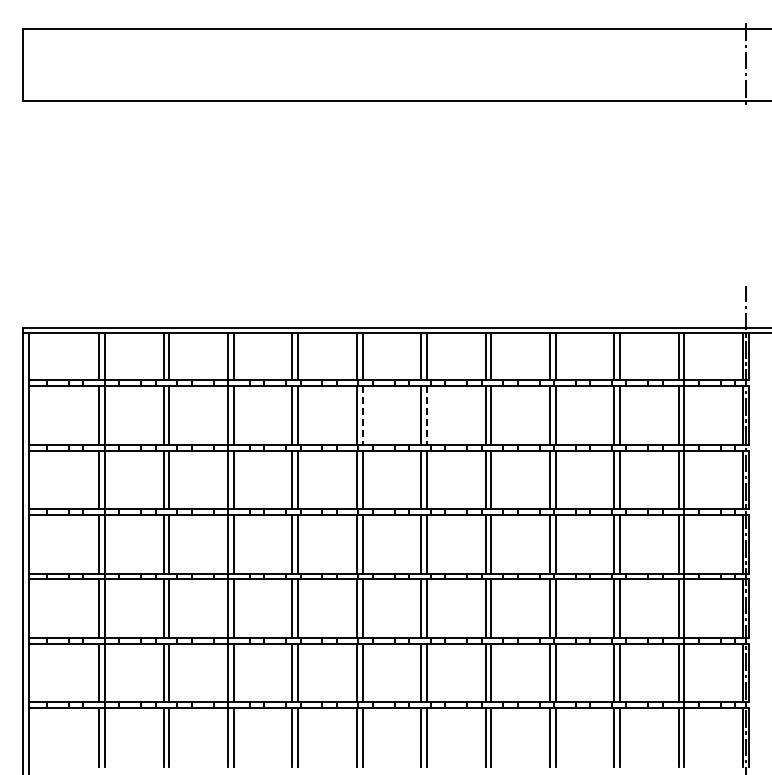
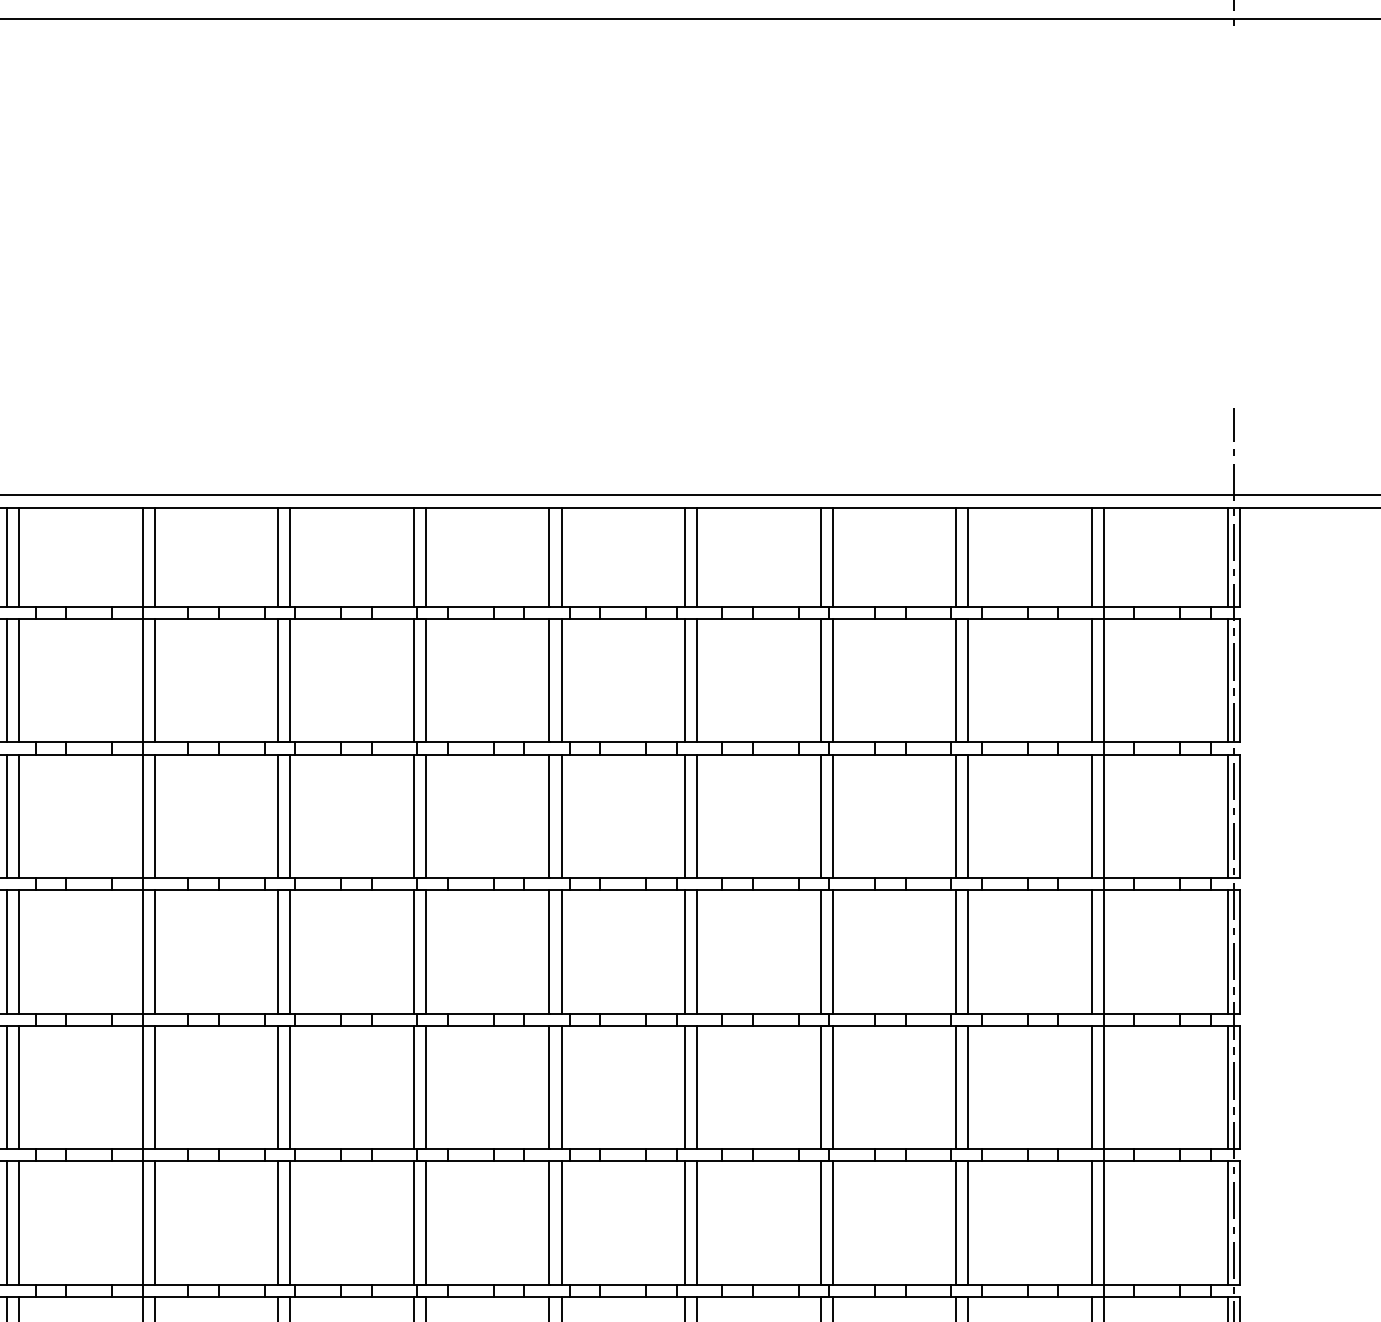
line: (362, 416) -> (425, 682), dashed -> solid
line: (426, 416) -> (560, 682), dashed -> solid

